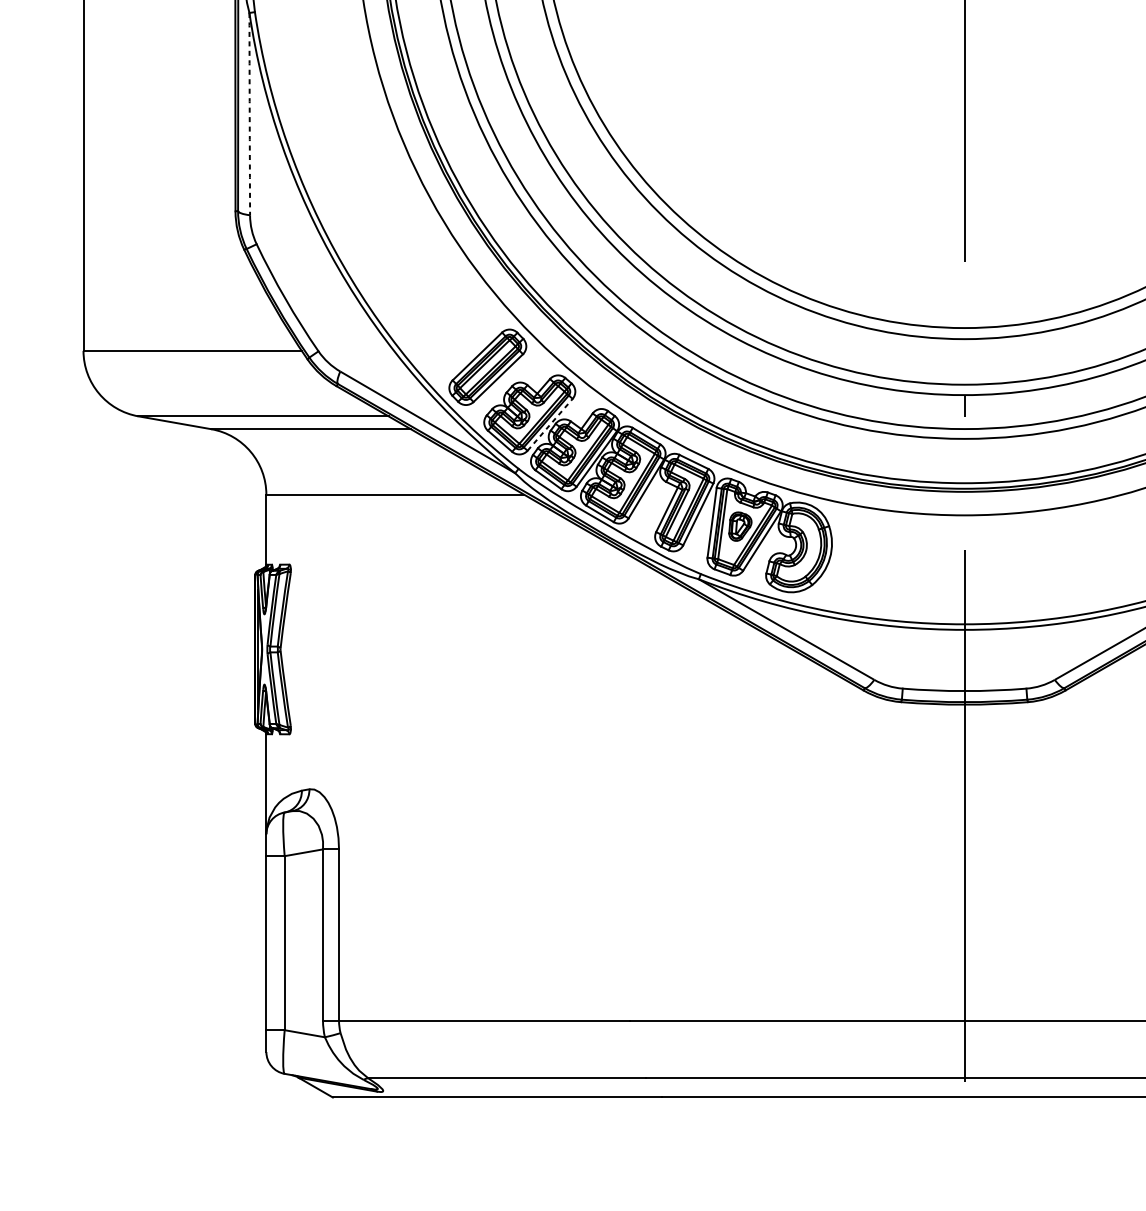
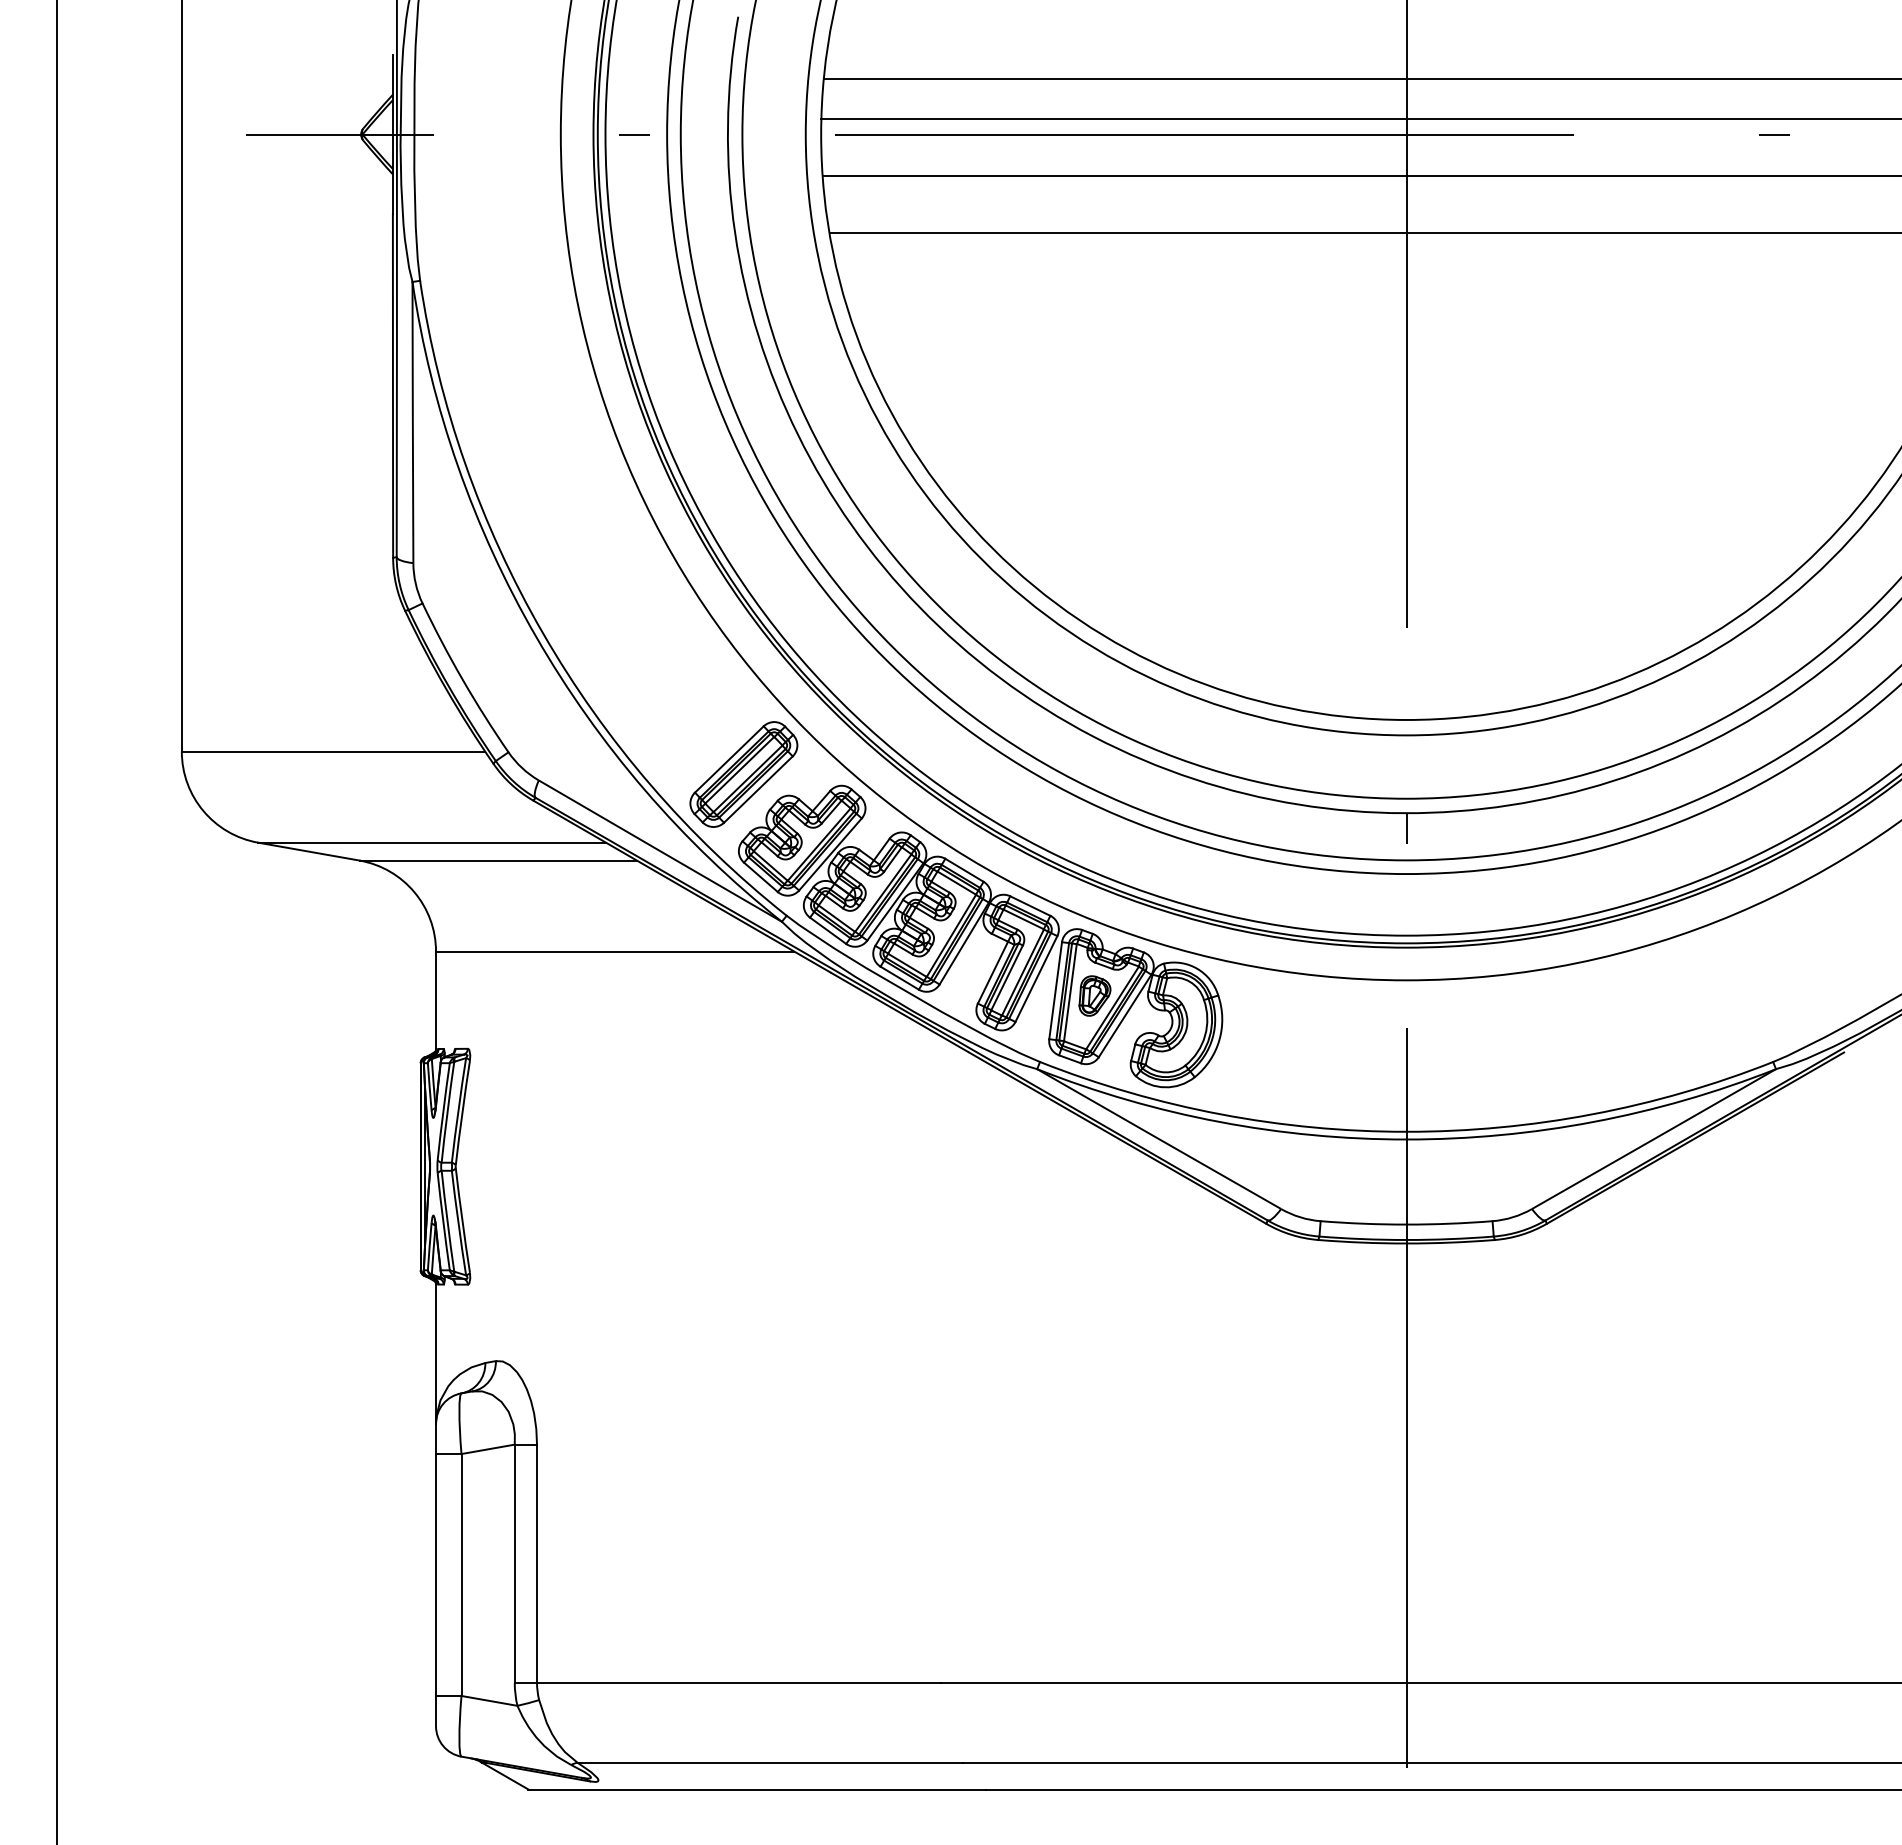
arc: (249, 114) -> (412, 422), dashed -> solid
line: (550, 424) -> (830, 854), dashed -> solid

